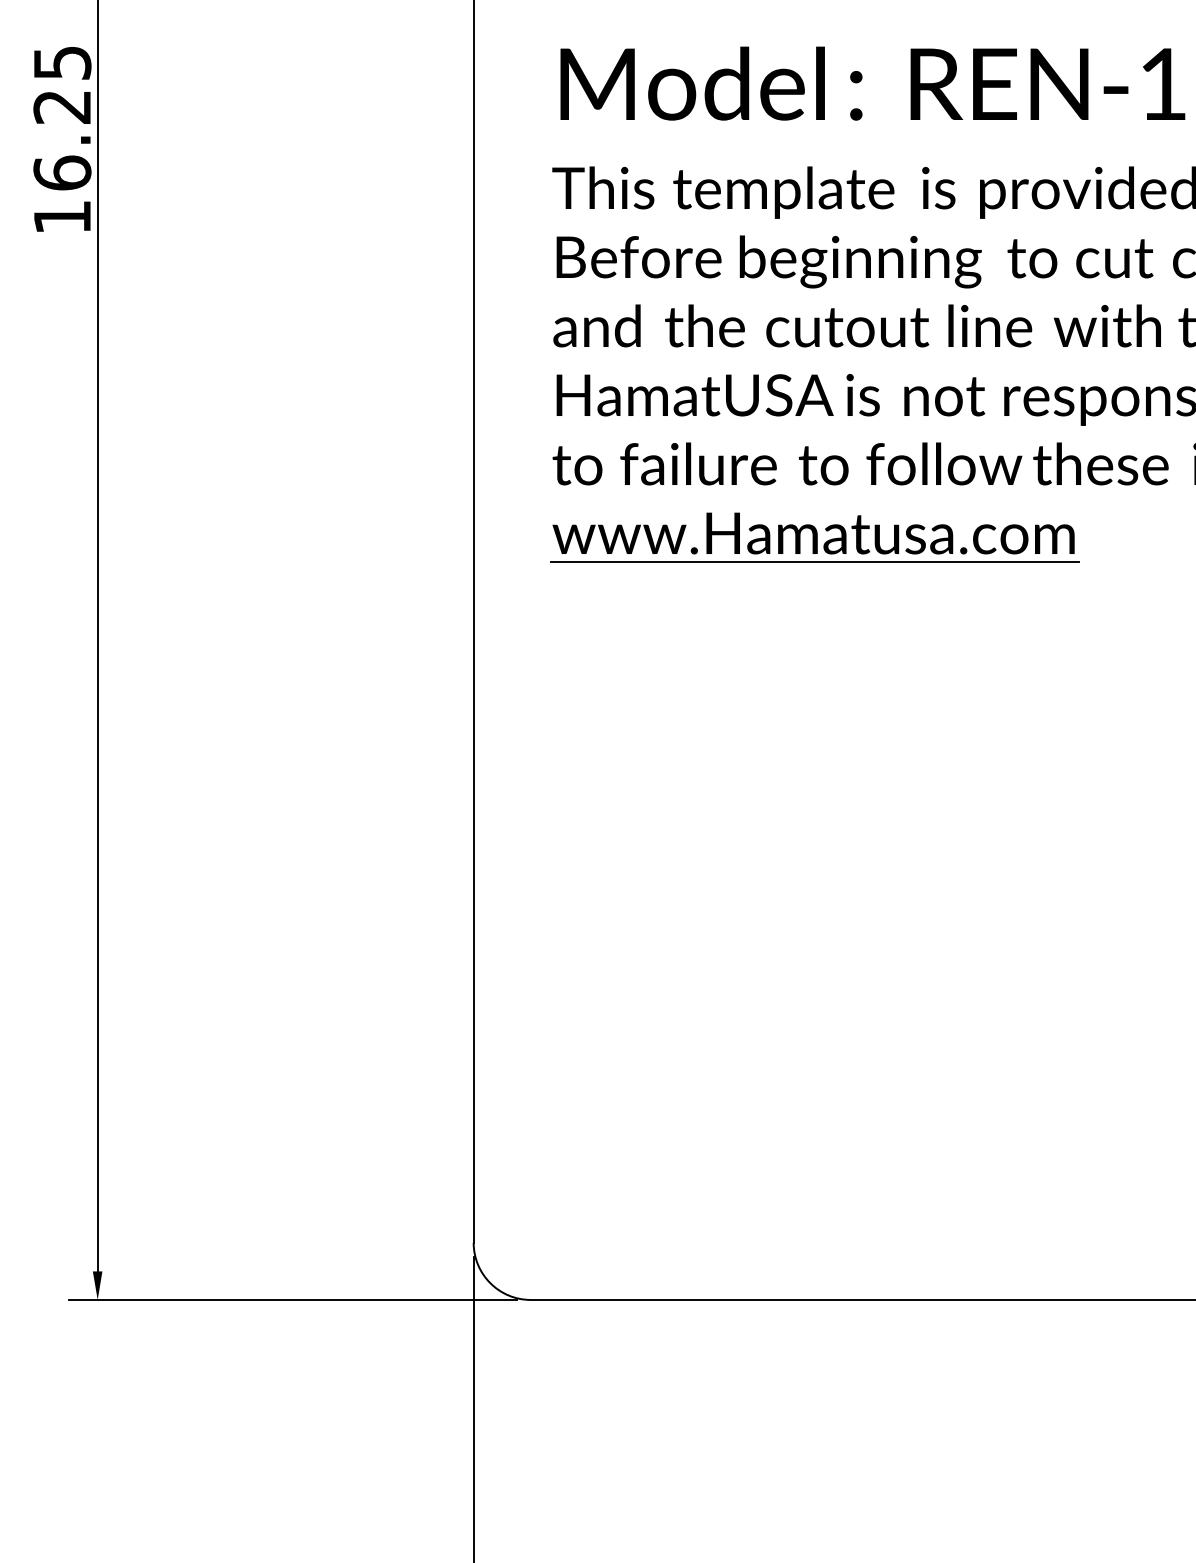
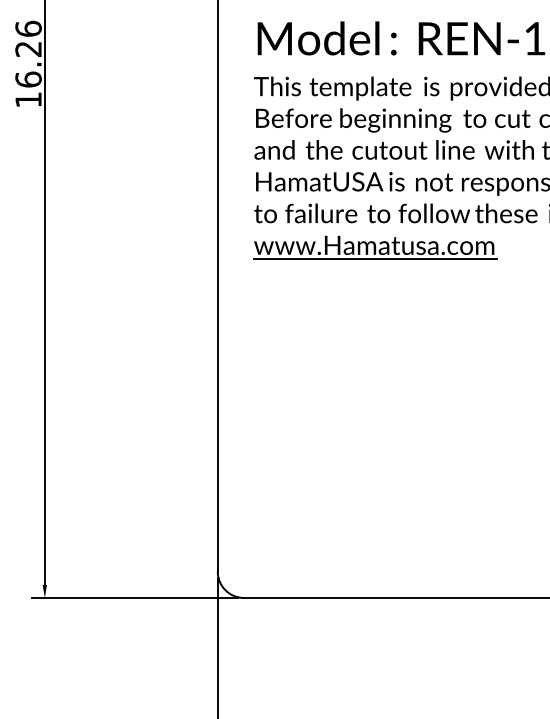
text: (62, 62) -> (28, 28), 16.25 -> 16.26

